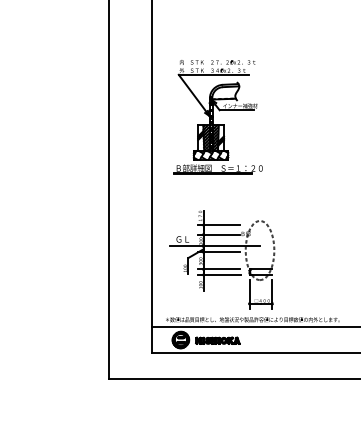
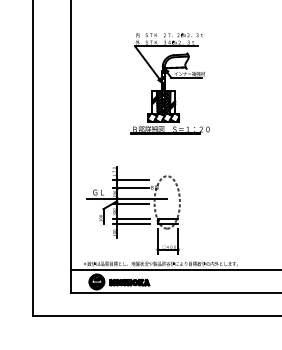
part: (217, 117) -> (169, 84), moved

